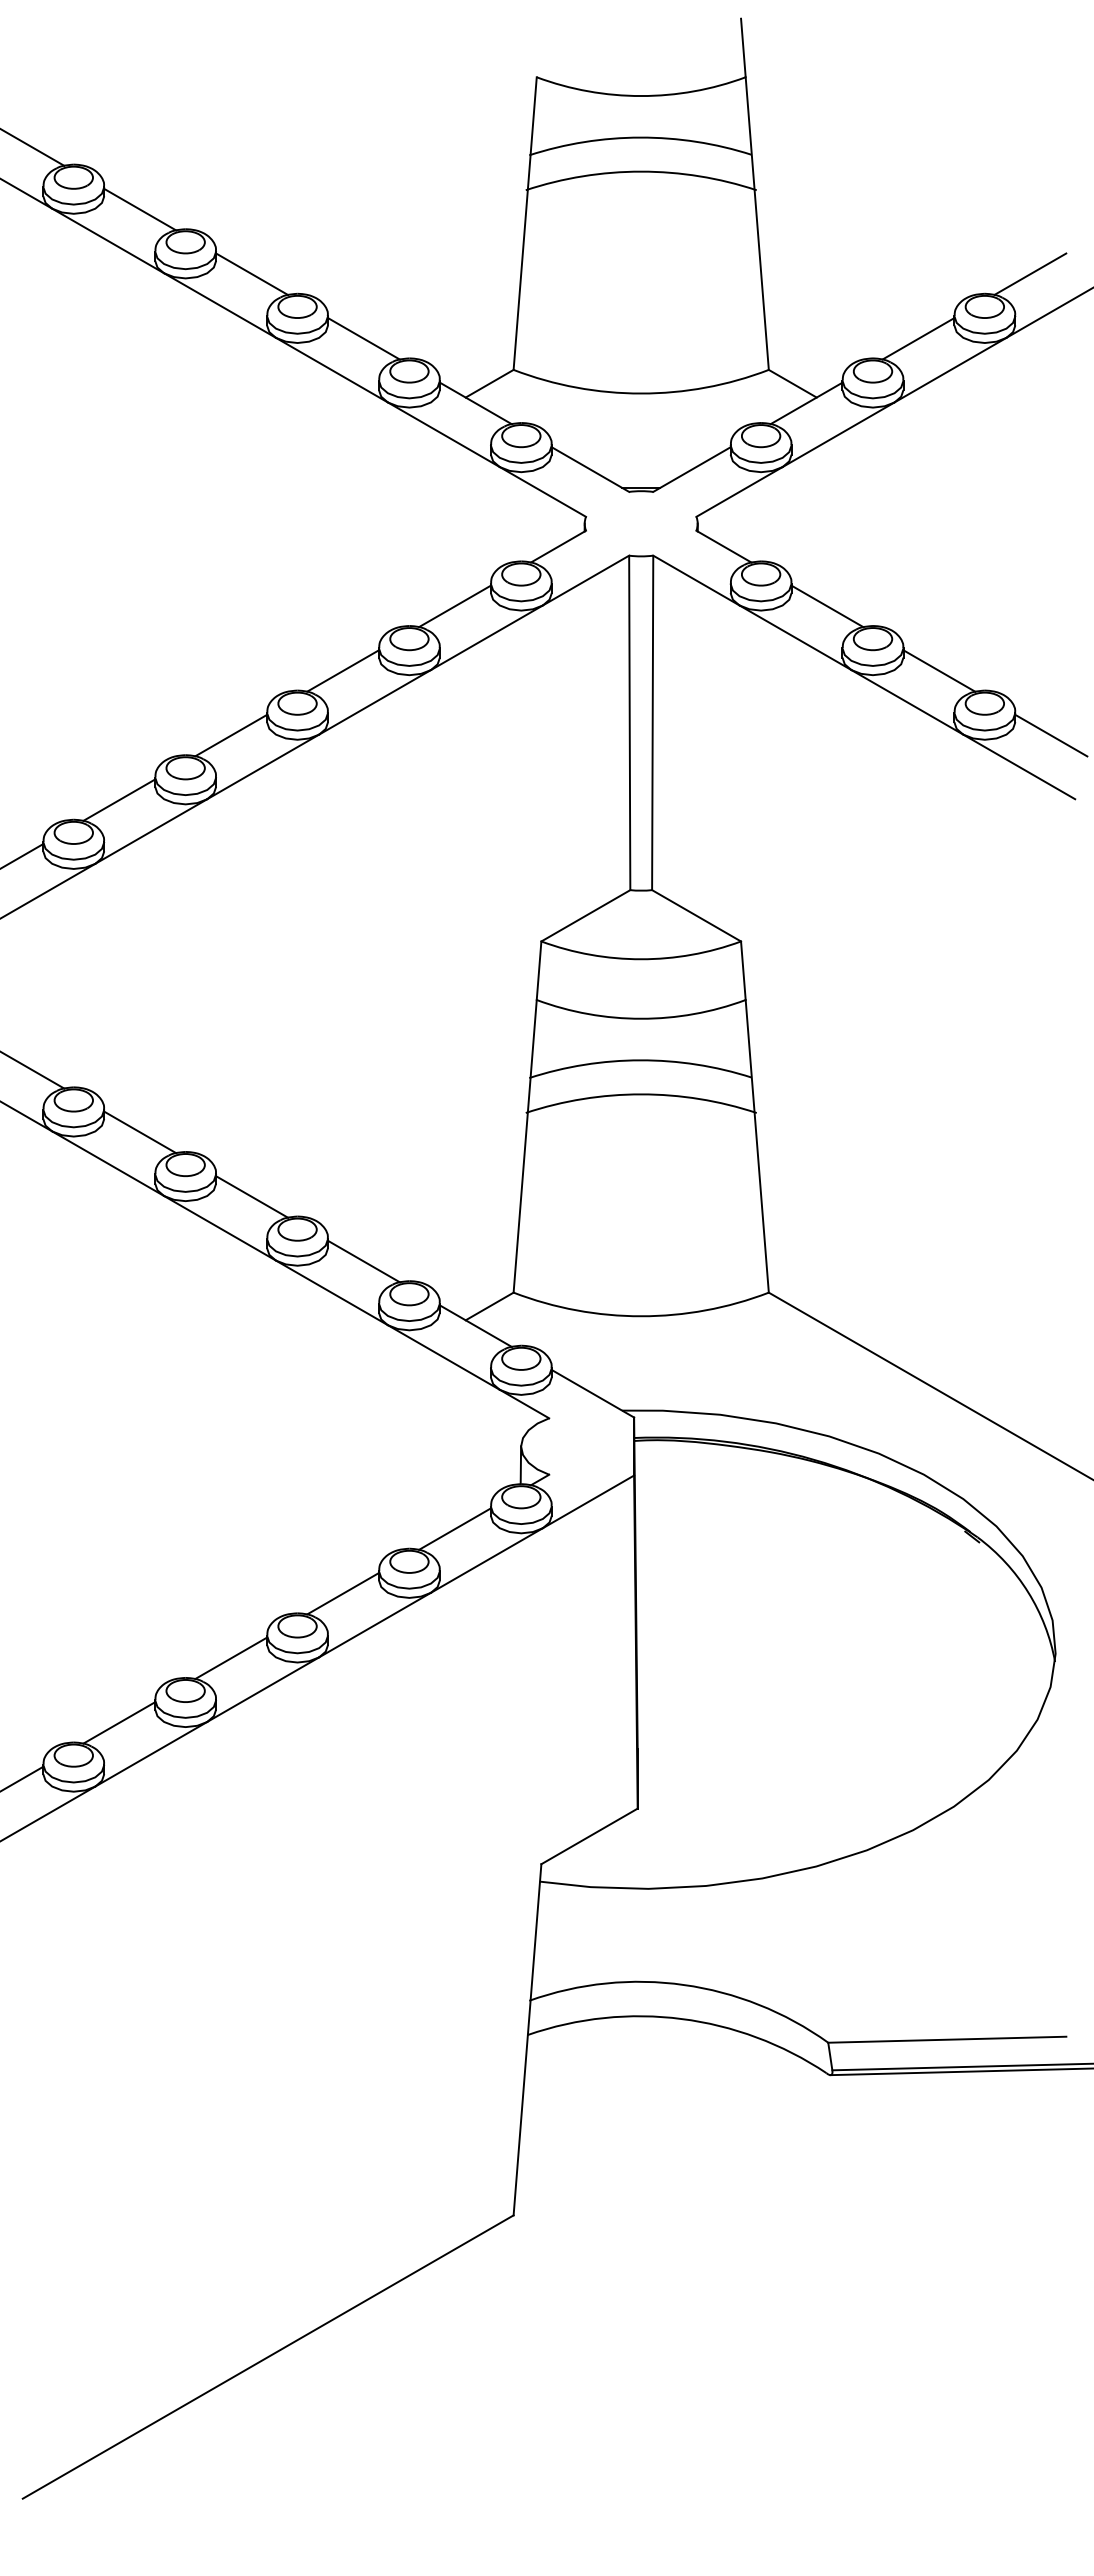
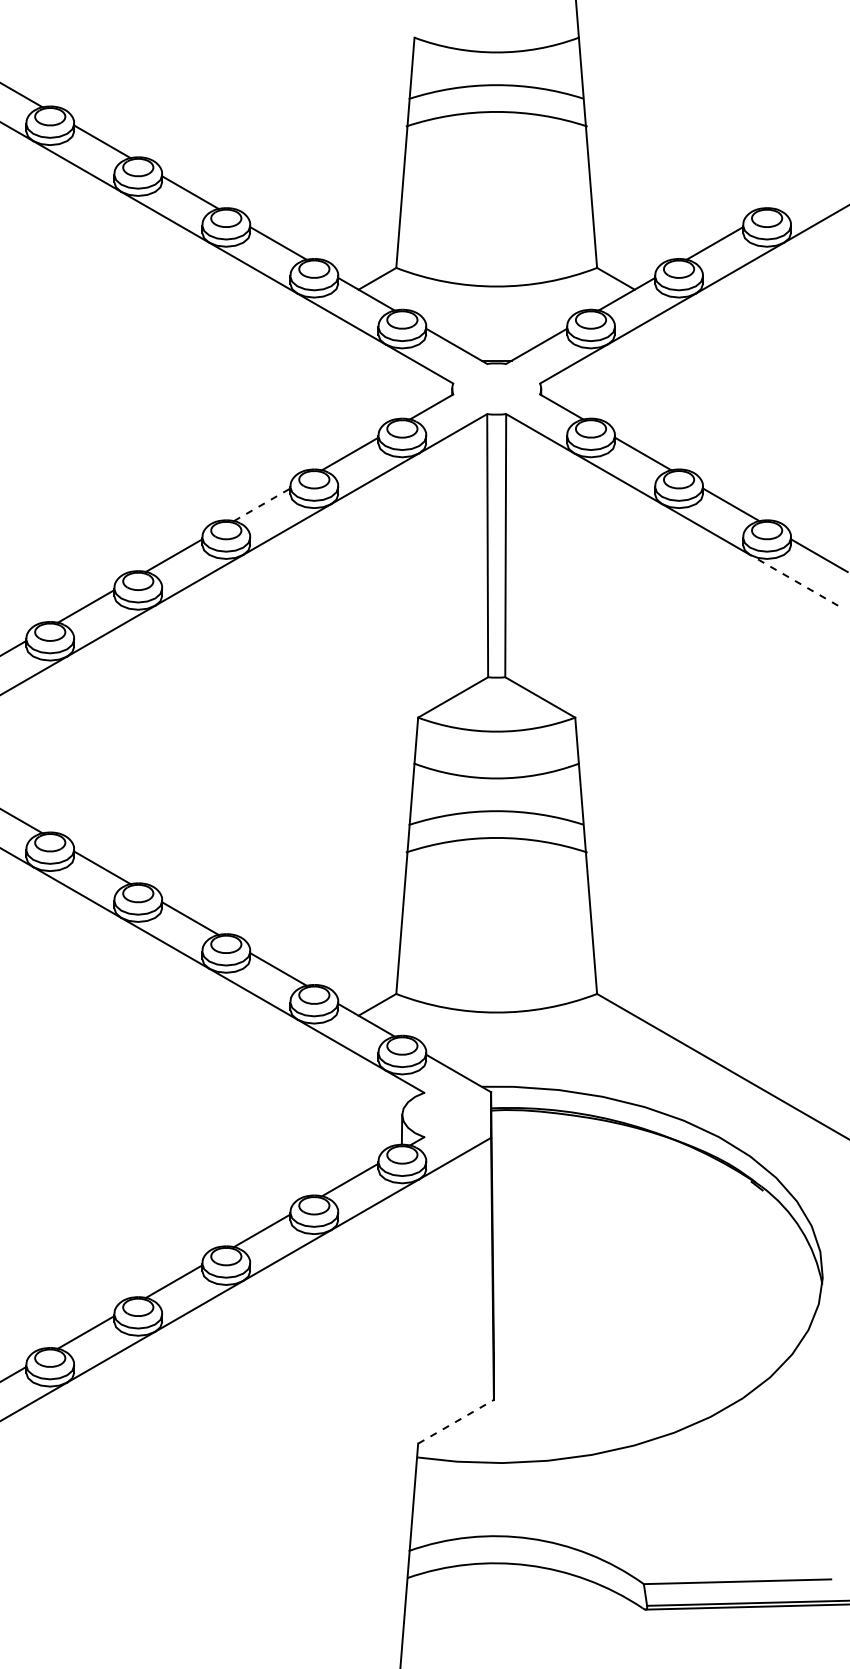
line: (1030, 273) -> (802, 192), removed
line: (343, 670) -> (262, 504), solid -> dashed
line: (1019, 766) -> (794, 579), solid -> dashed
line: (589, 1836) -> (456, 1421), solid -> dashed

